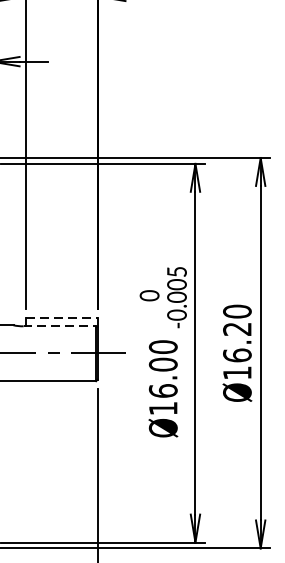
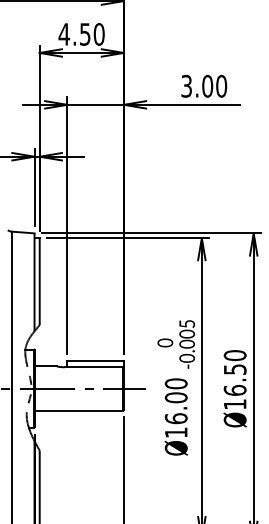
line: (63, 319) -> (96, 361), dashed -> solid
line: (60, 326) -> (94, 367), dashed -> solid
text: (236, 329) -> (234, 369), Ø16.20 -> Ø16.50

